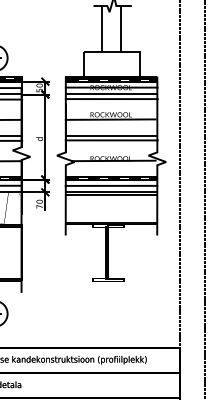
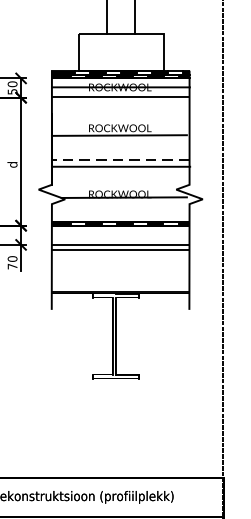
line: (111, 99) -> (120, 105), removed
line: (111, 135) -> (120, 159), solid -> dashed
line: (111, 185) -> (120, 234), removed

